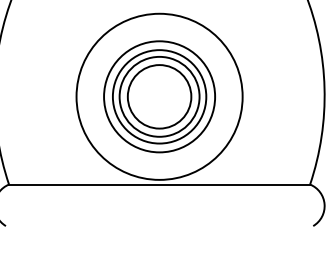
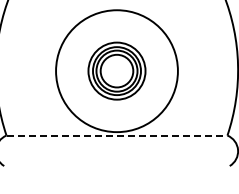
part: (158, 95) -> (116, 70), size x0.7
line: (160, 184) -> (117, 135), solid -> dashed

